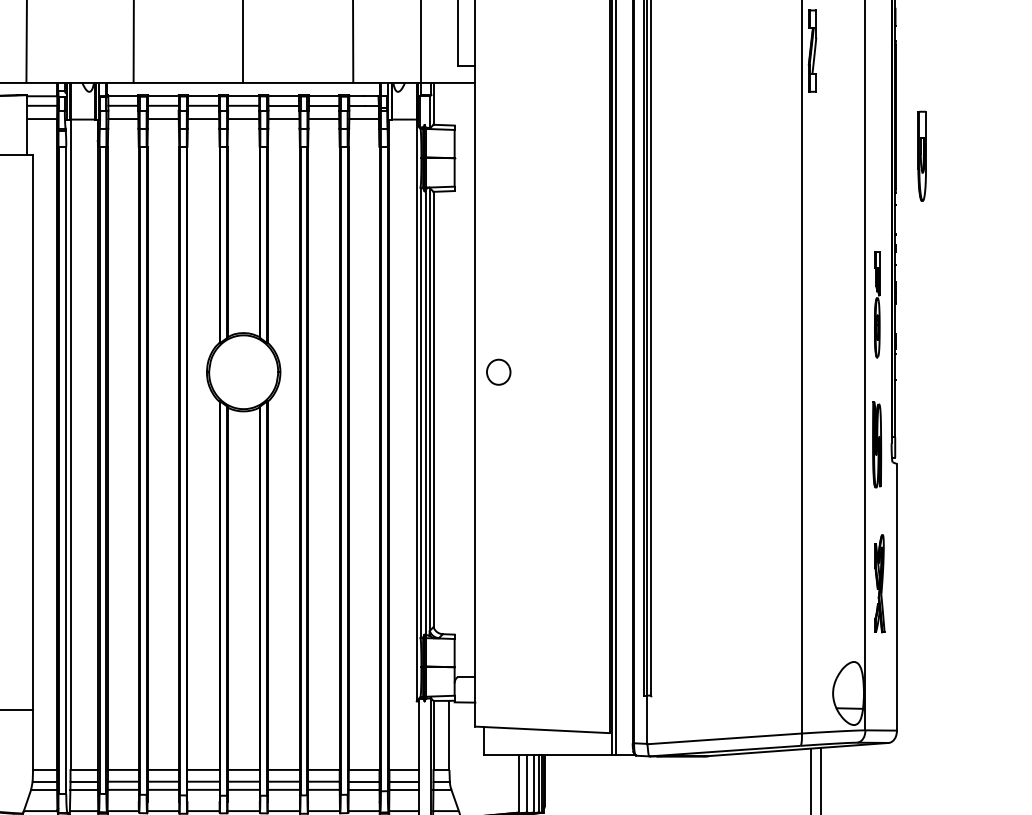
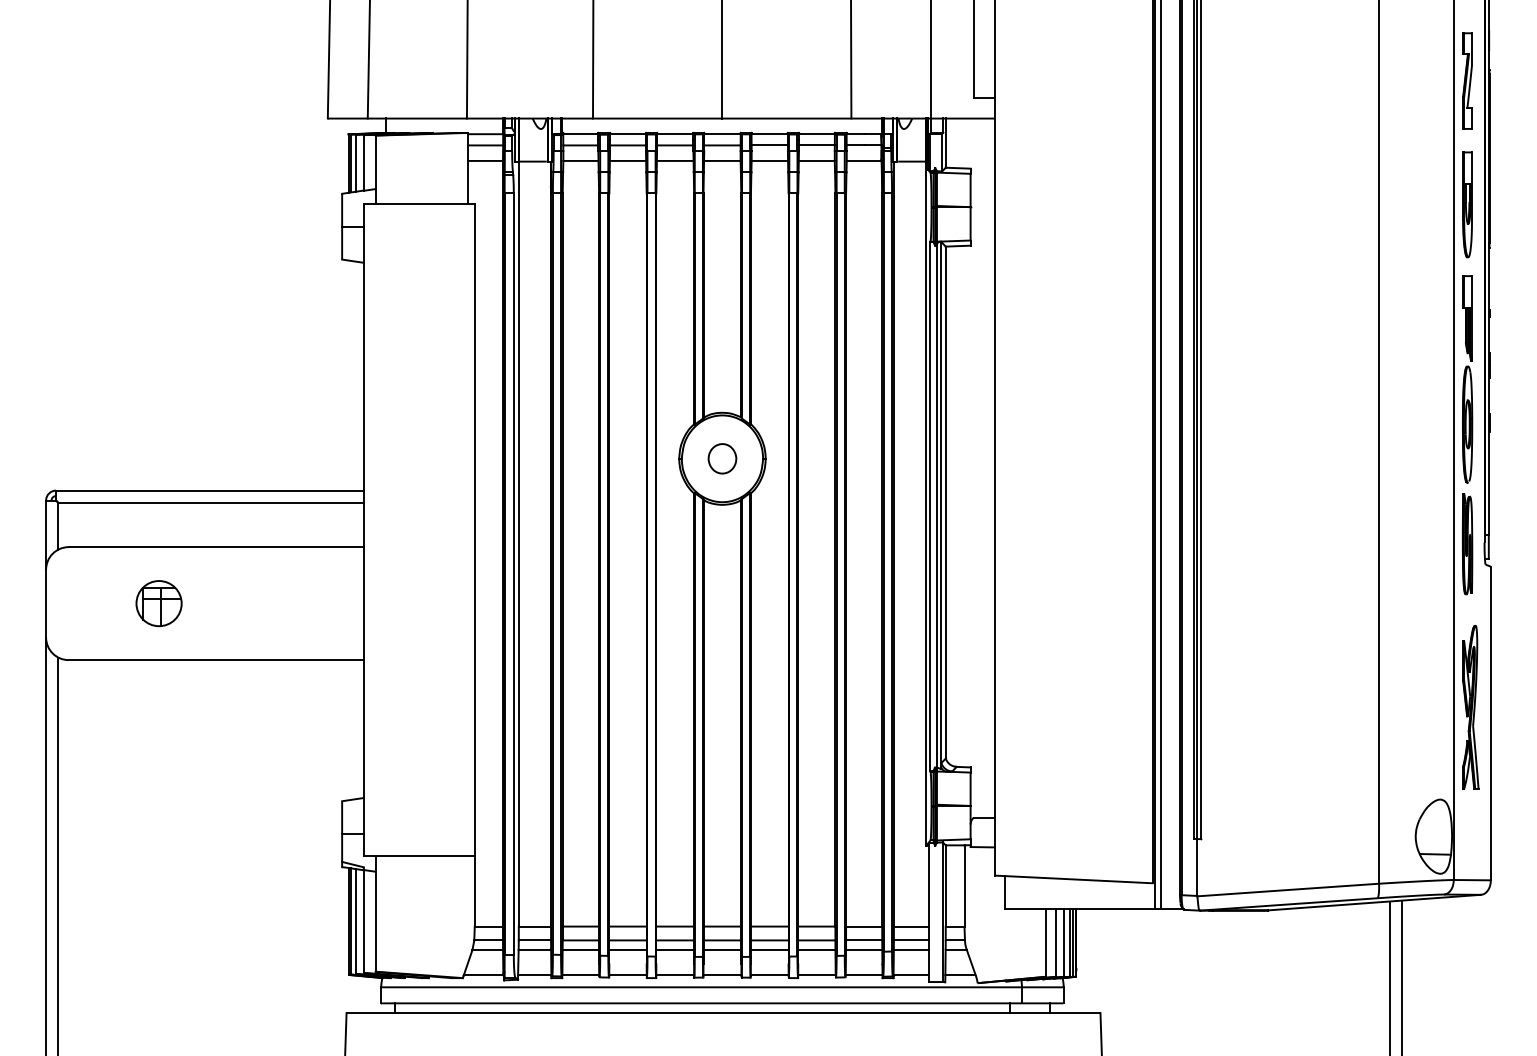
part: (812, 50) -> (1467, 80), moved
part: (922, 156) -> (1467, 204), moved
part: (877, 304) -> (1467, 379), size x1.67
part: (498, 371) -> (722, 458), moved
part: (879, 583) -> (1470, 707), size x1.43

